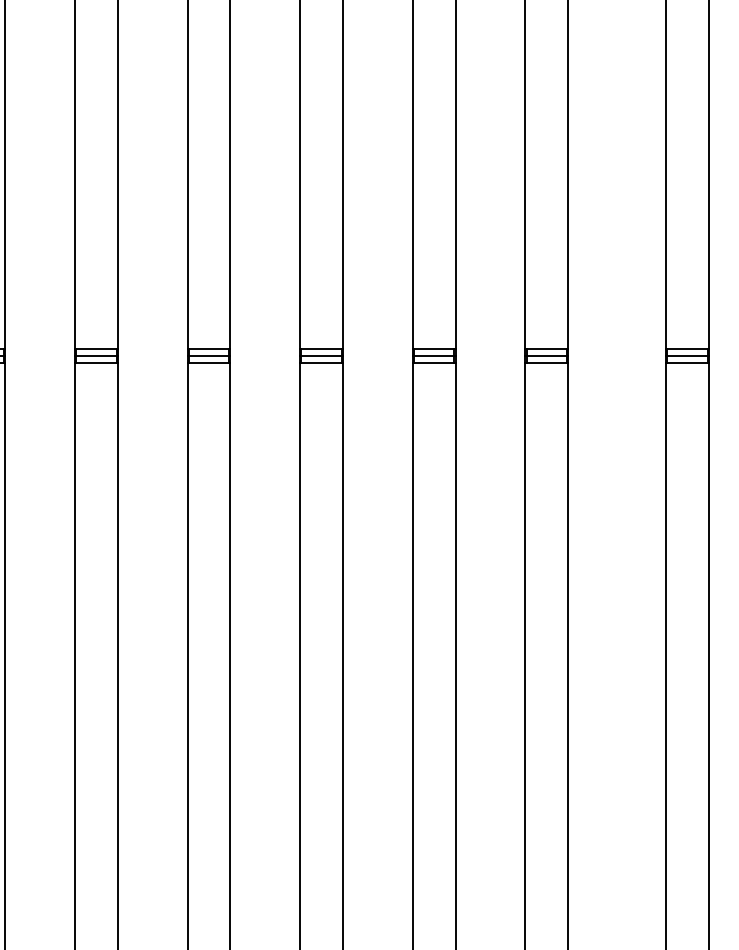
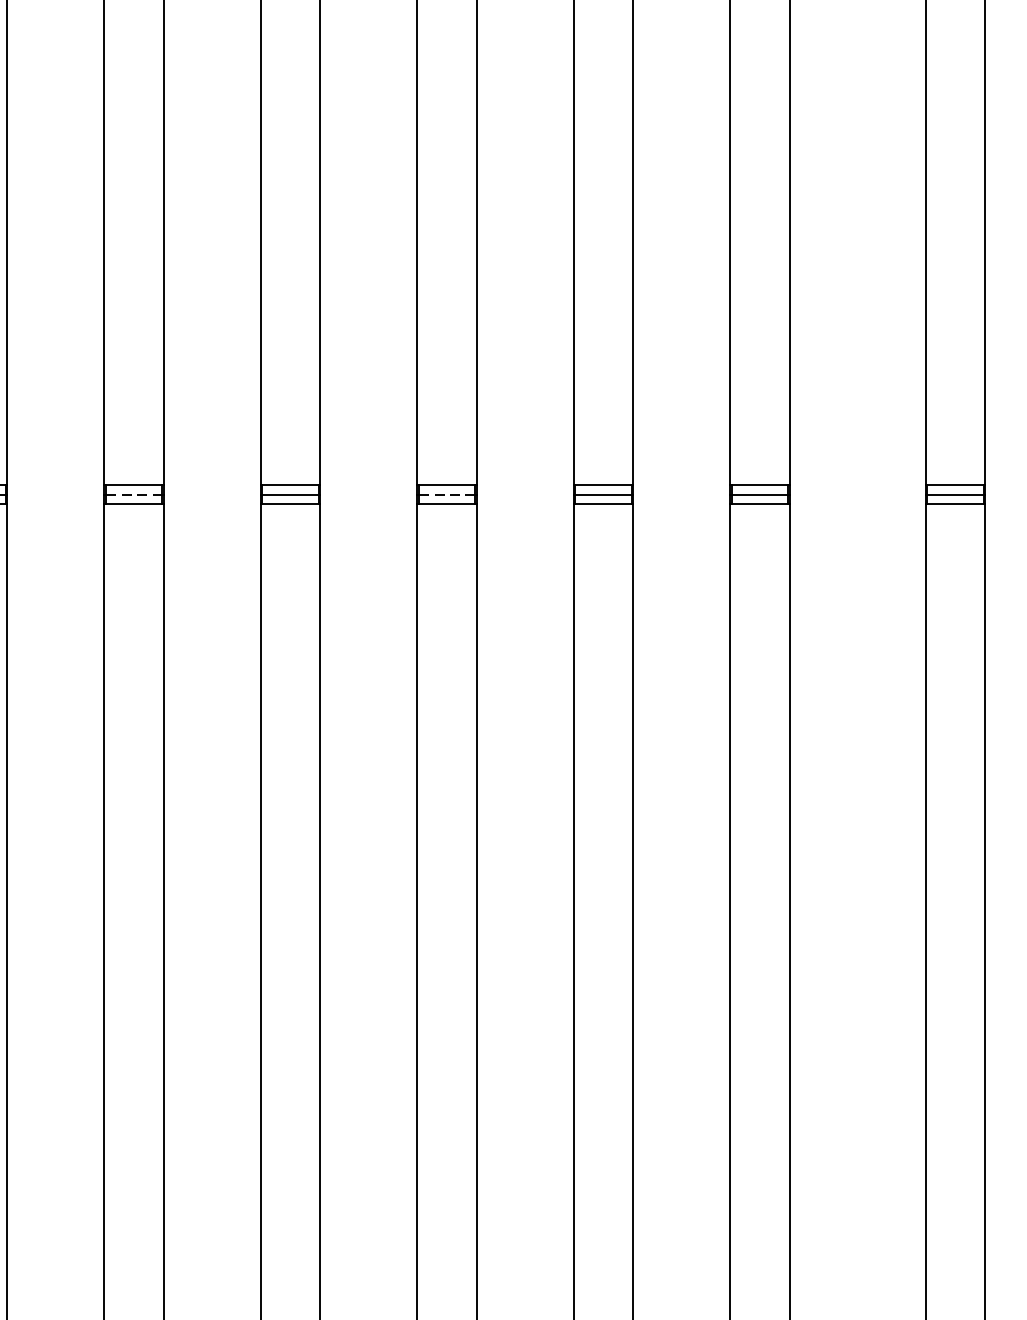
line: (96, 356) -> (134, 495), solid -> dashed
line: (321, 356) -> (446, 495), solid -> dashed

